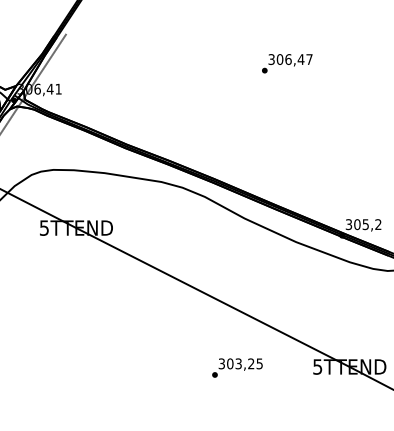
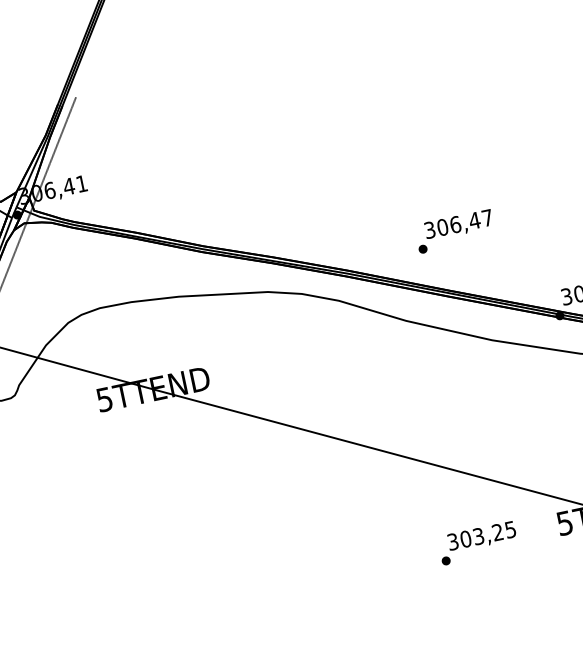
text: (287, 63) -> (455, 231), moved
text: (237, 367) -> (478, 542), moved

